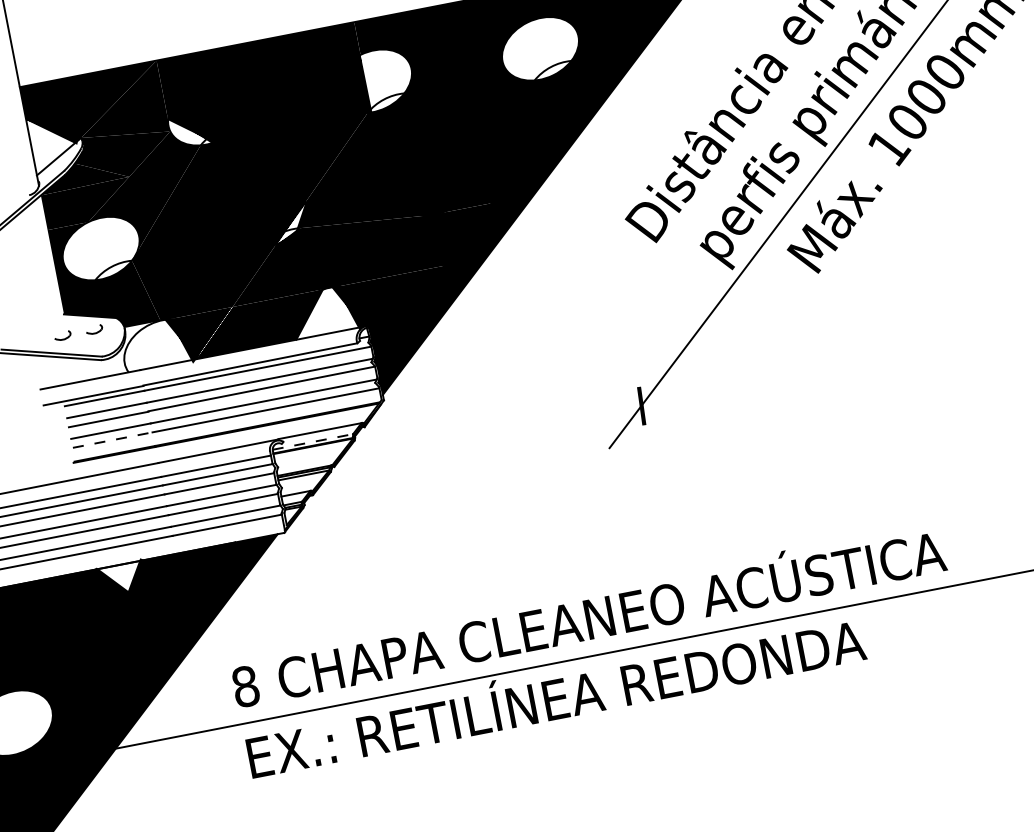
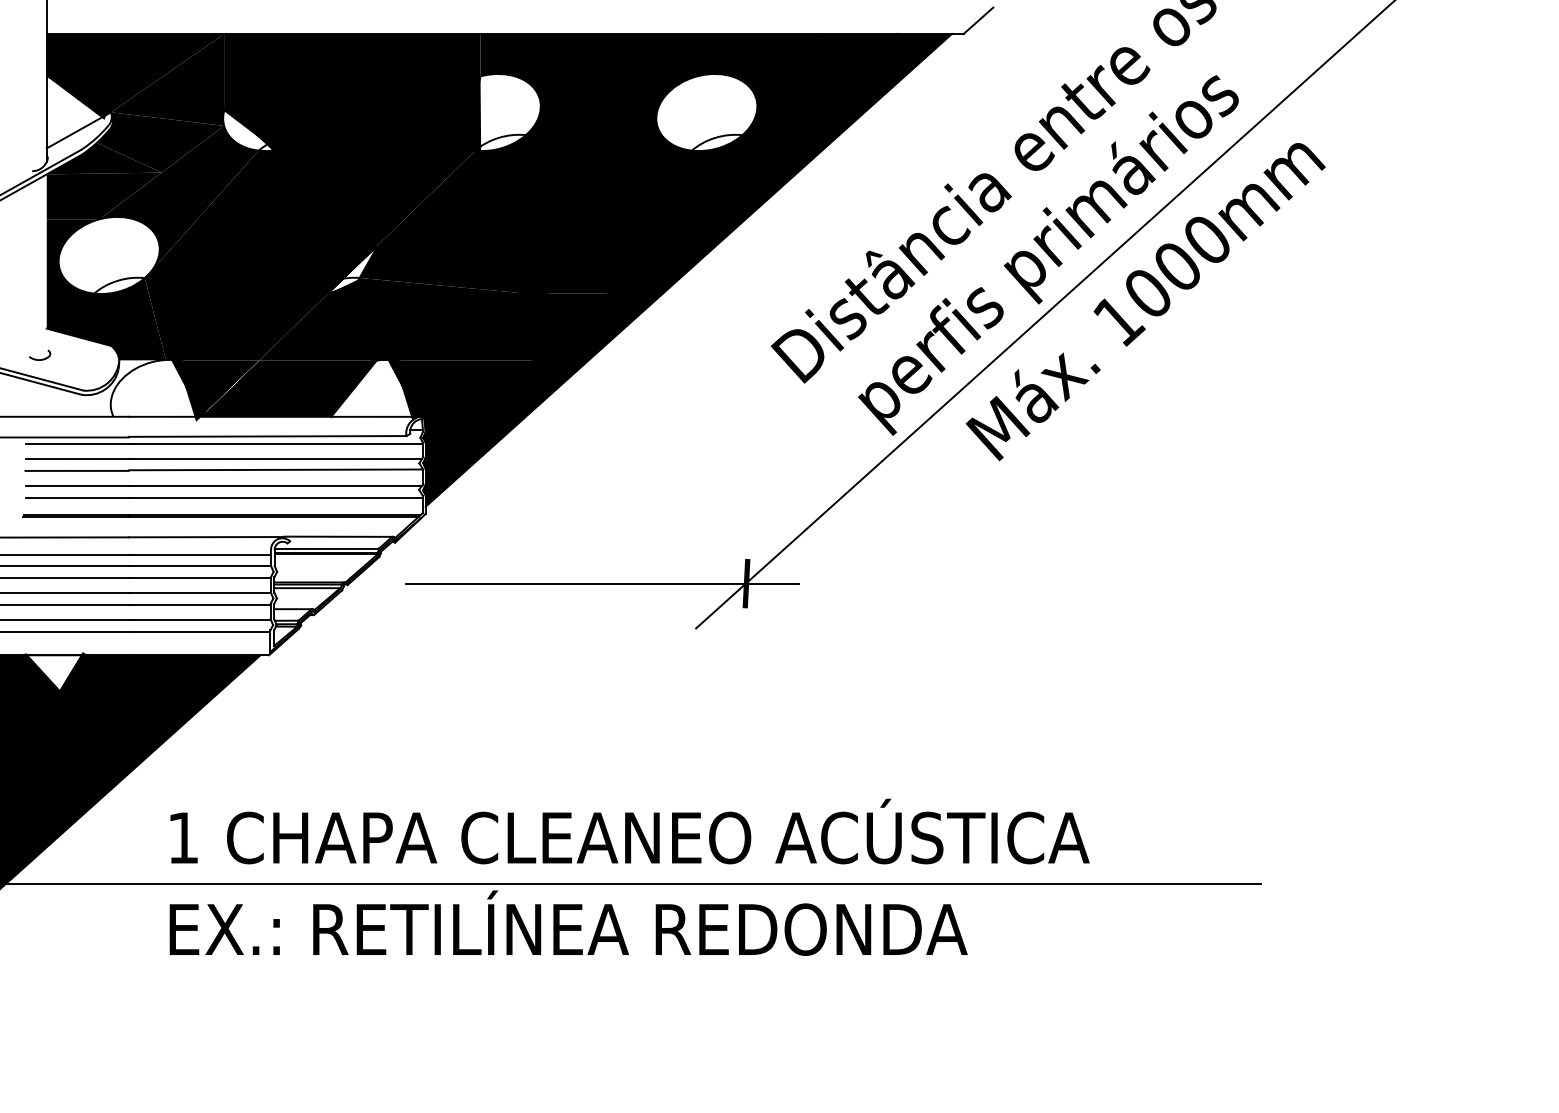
part: (94, 329) -> (81, 354), removed
line: (530, 427) -> (602, 583), added
line: (112, 439) -> (77, 497), dashed -> solid
line: (313, 441) -> (327, 548), dashed -> solid
text: (245, 686) -> (183, 837), 8 -> 1

